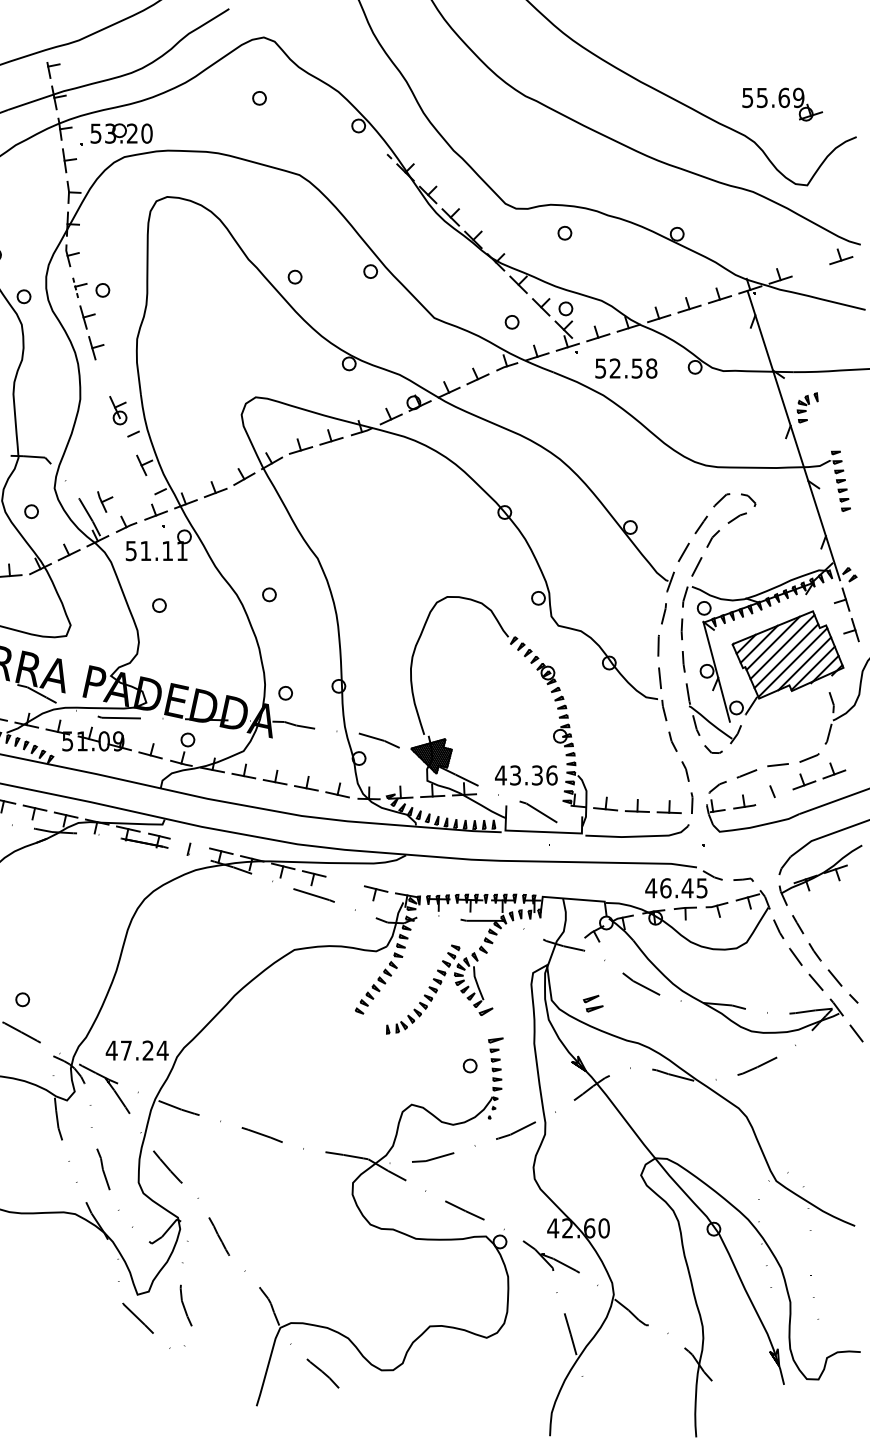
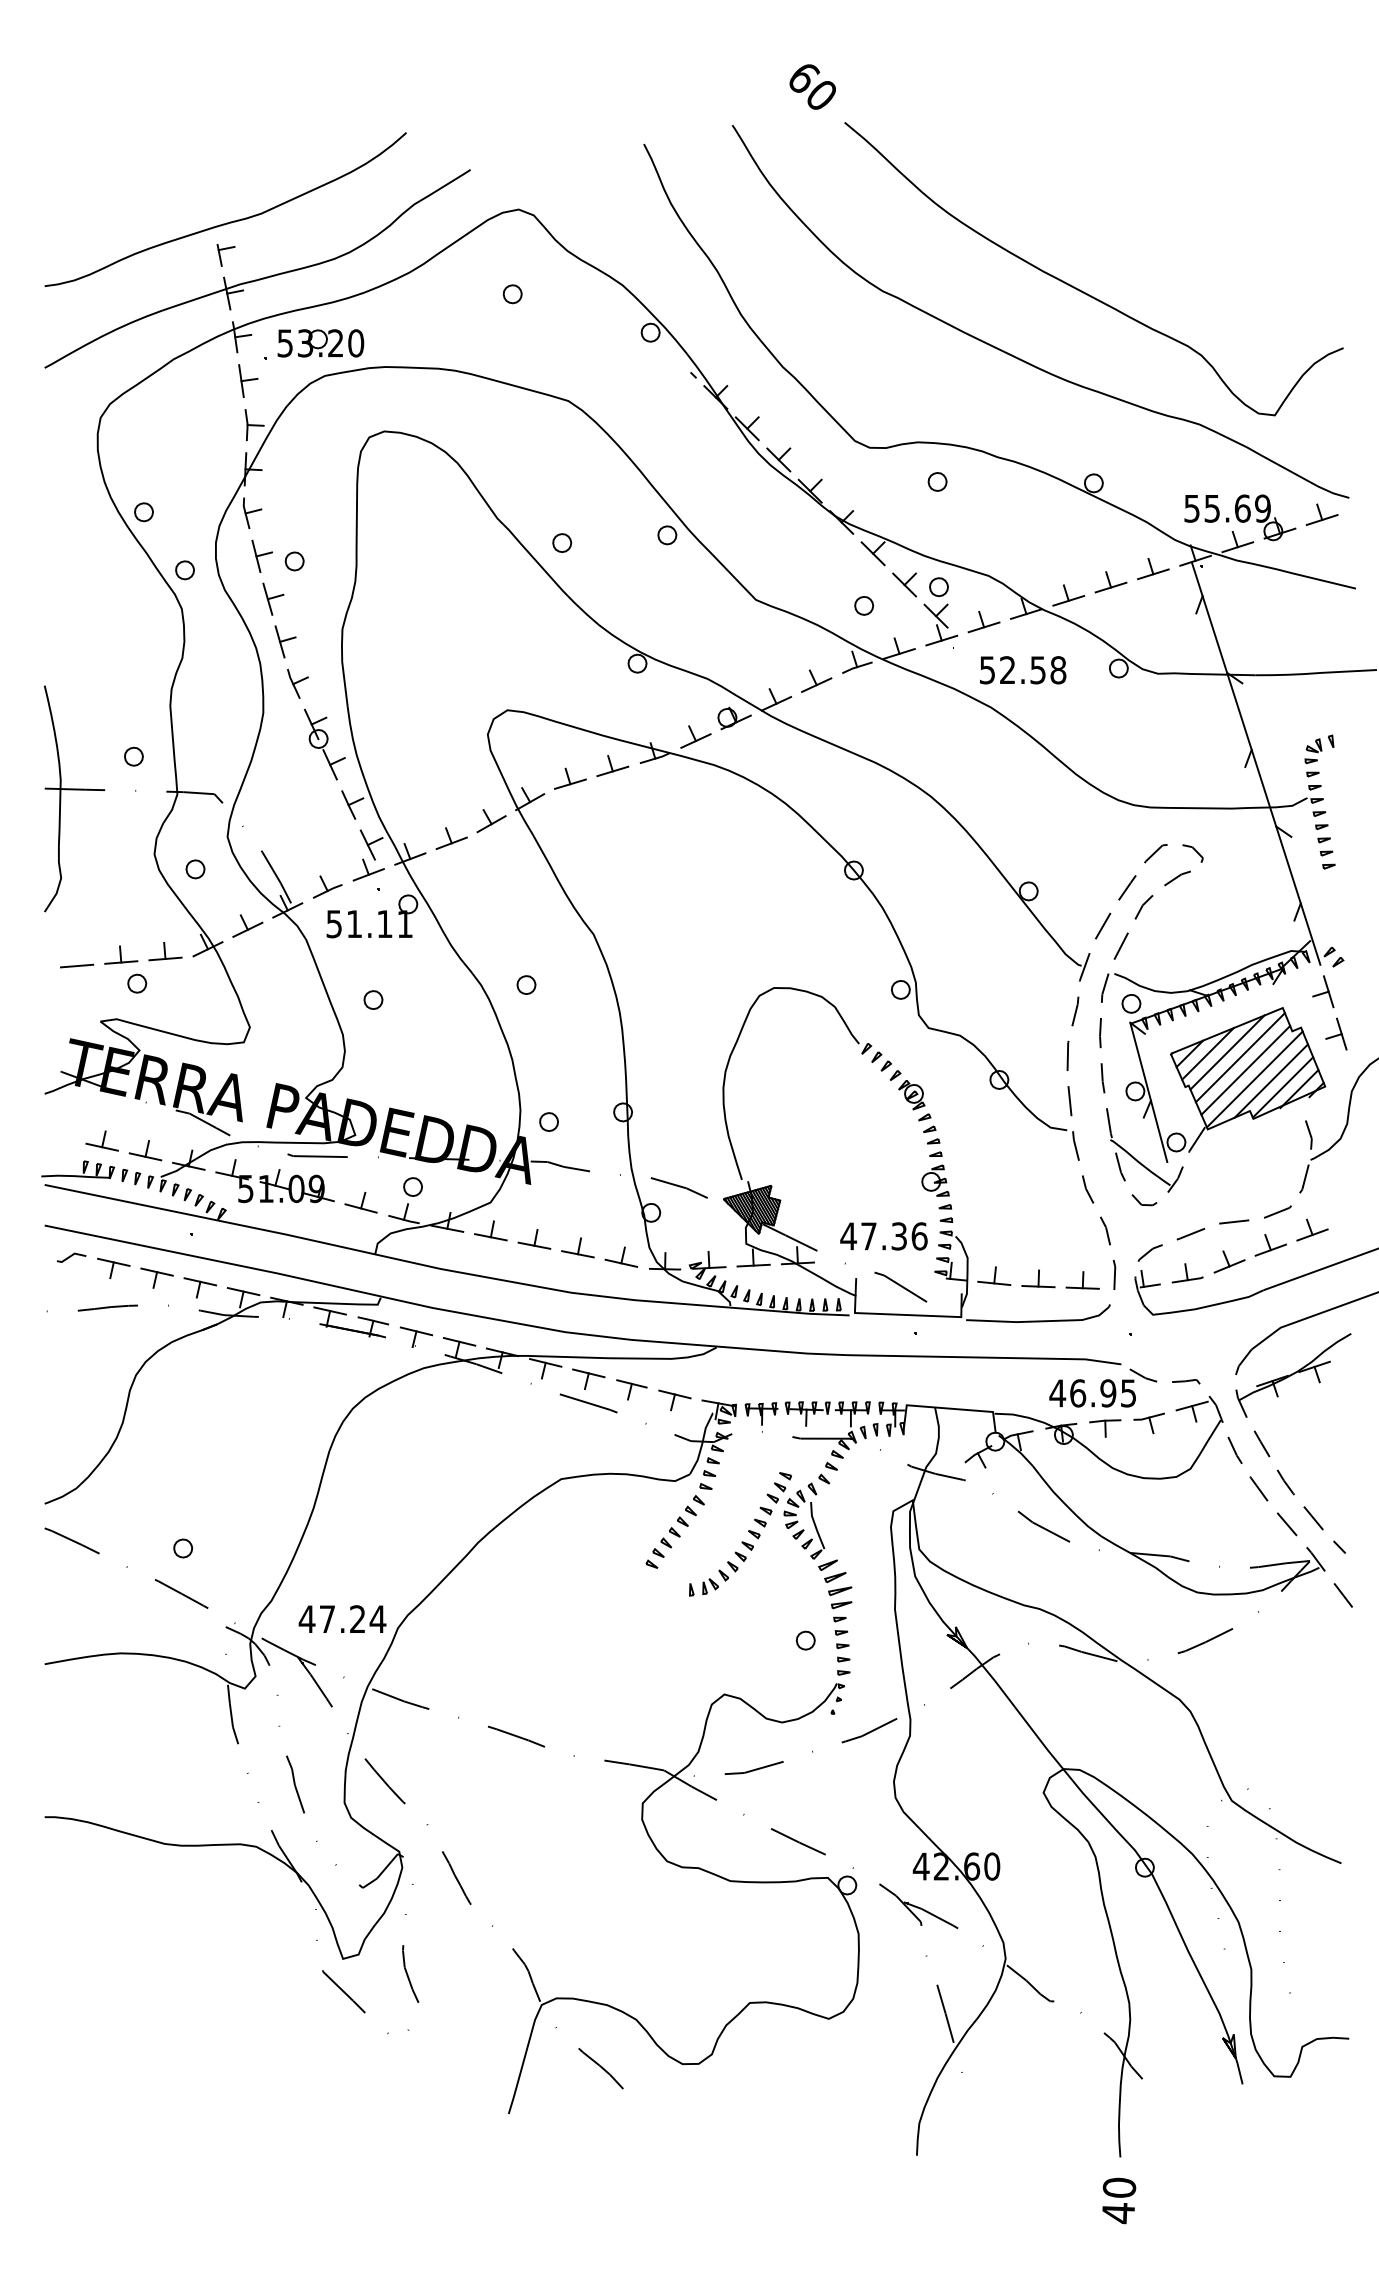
part: (782, 104) -> (1240, 517), moved
line: (75, 286) -> (256, 555), dashed -> solid
part: (807, 407) -> (1319, 755), moved
line: (127, 436) -> (329, 764), added
line: (155, 493) -> (367, 844), added
part: (104, 501) -> (297, 683), moved
text: (515, 775) -> (868, 1236), 43.36 -> 47.36
line: (774, 797) -> (1229, 1266), added
line: (190, 843) -> (416, 1331), added
part: (344, 885) -> (631, 1389), added
text: (687, 888) -> (1107, 1393), 46.45 -> 46.95
part: (593, 1003) -> (838, 1583), moved

